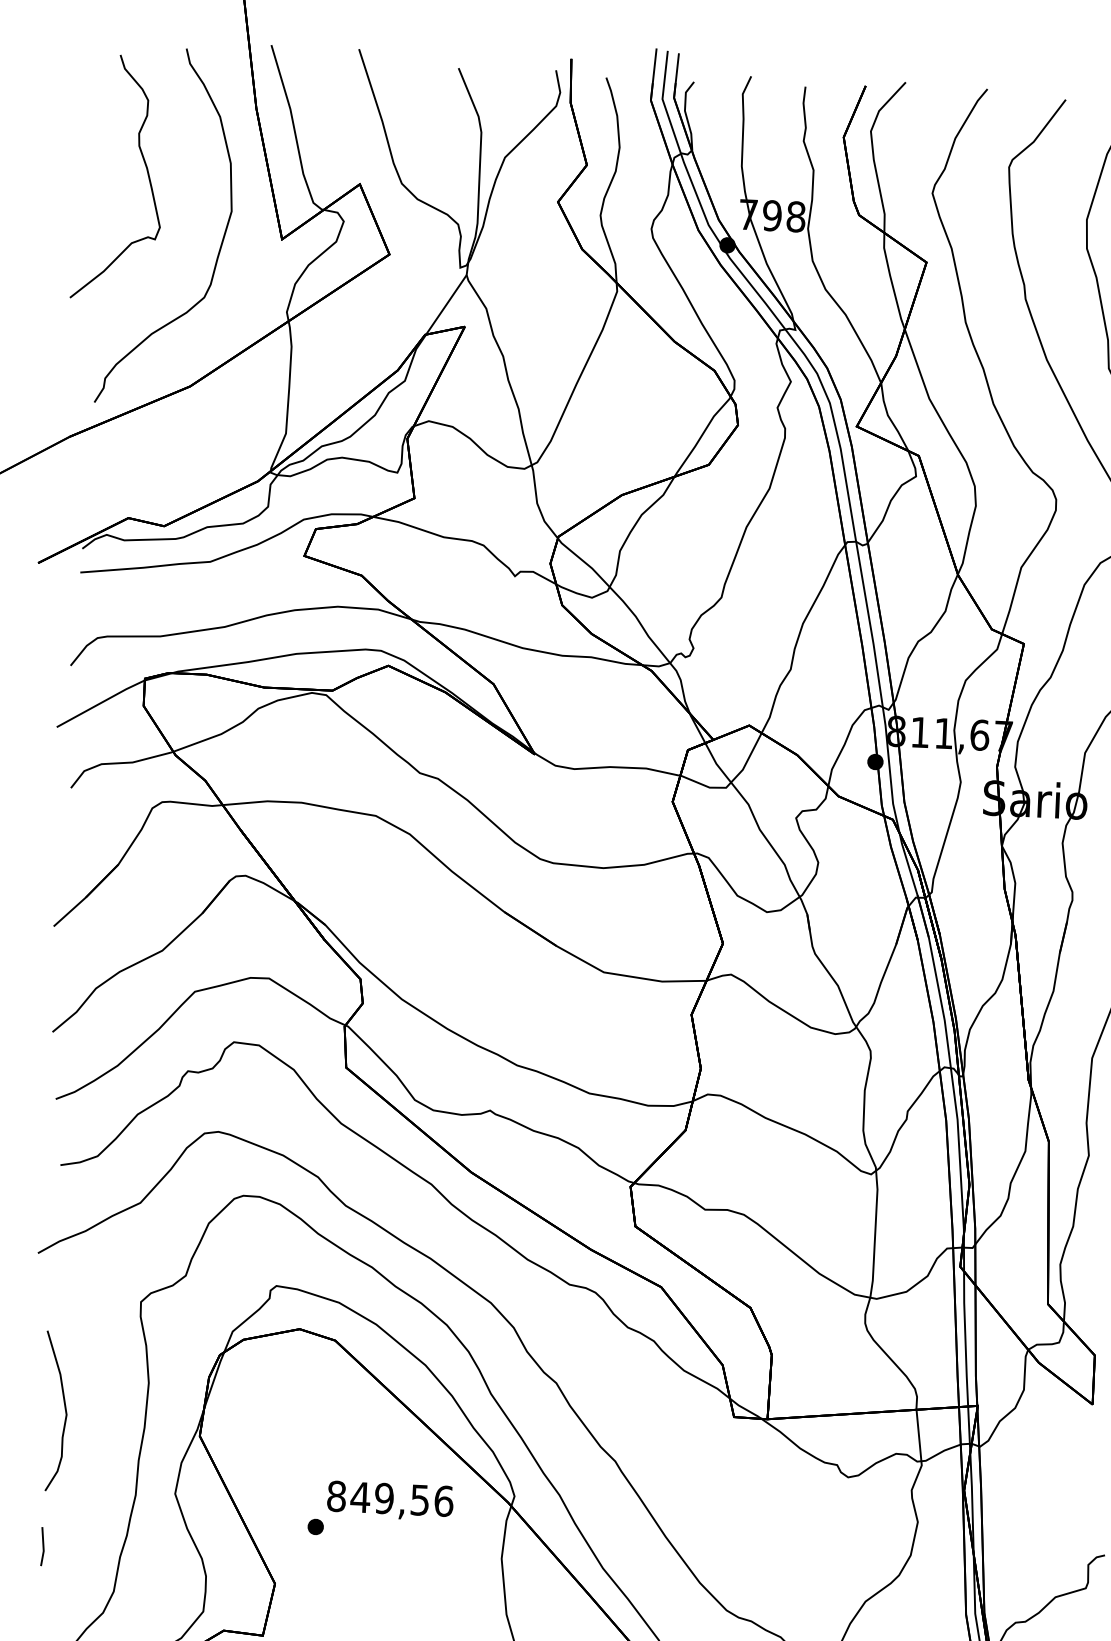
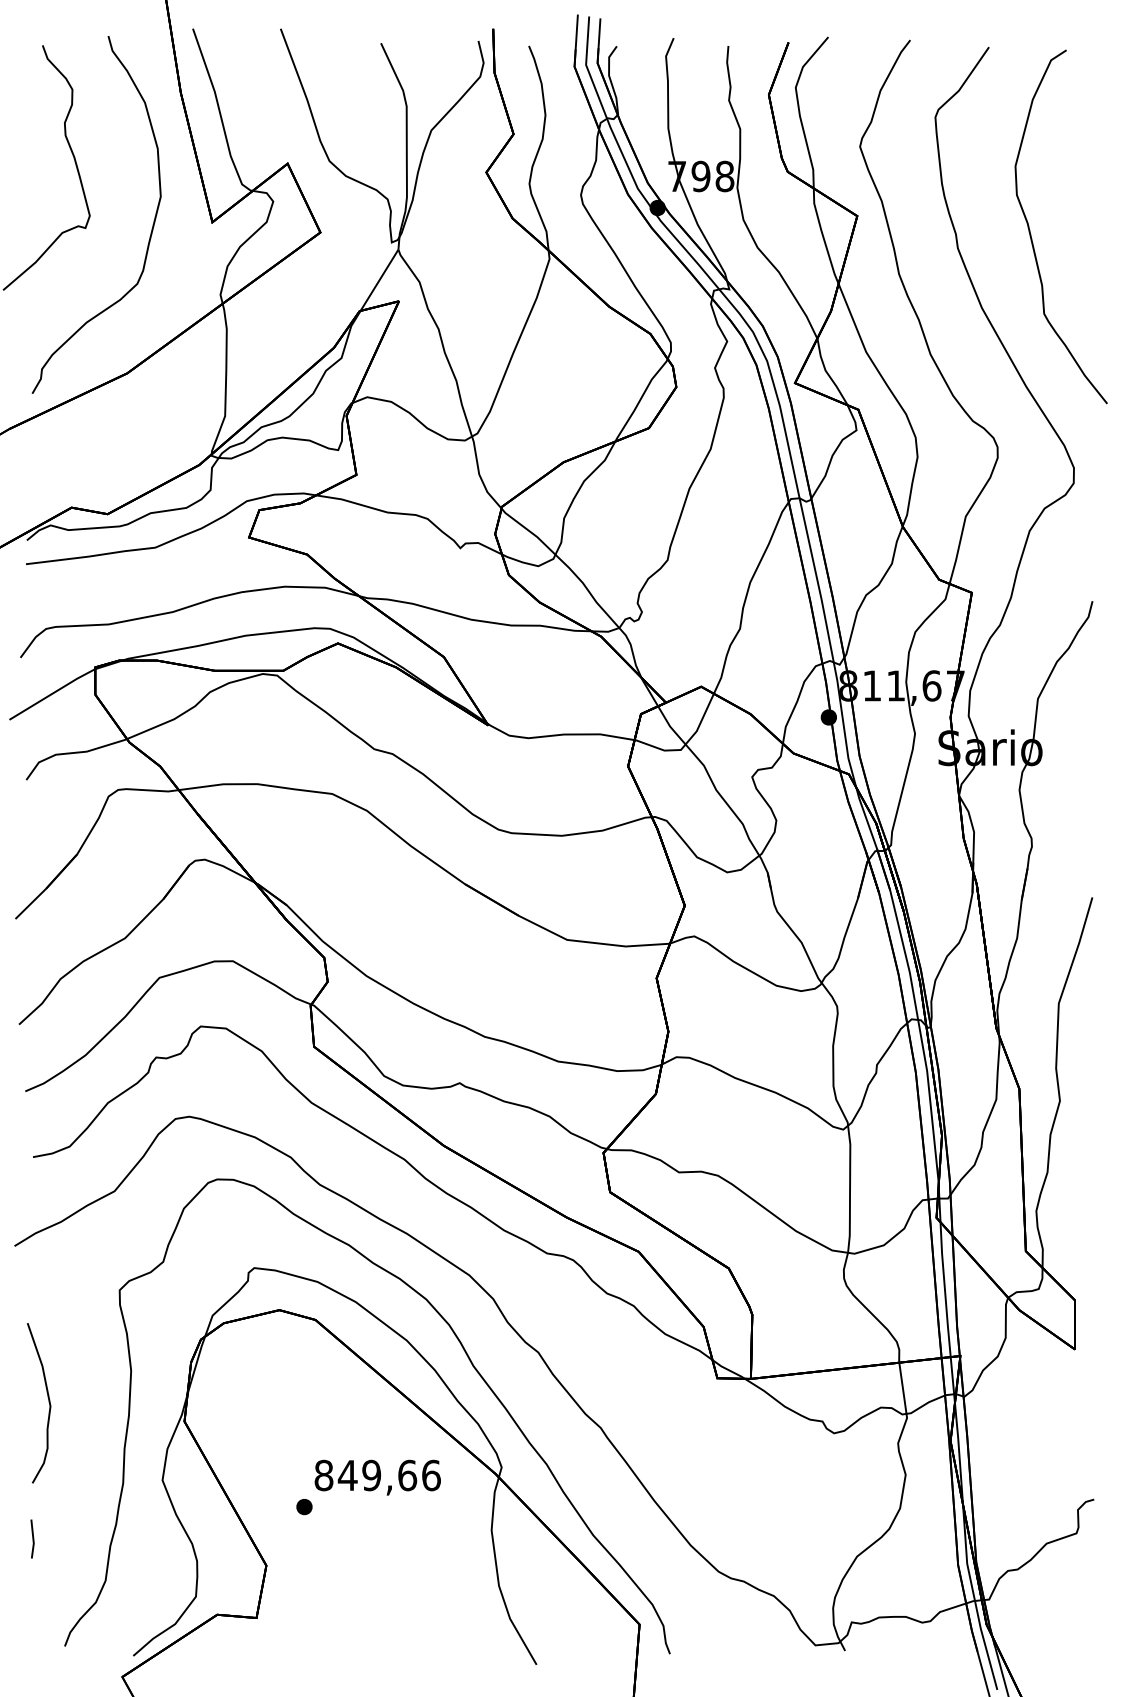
text: (420, 1500) -> (407, 1475), 849,56 -> 849,66

